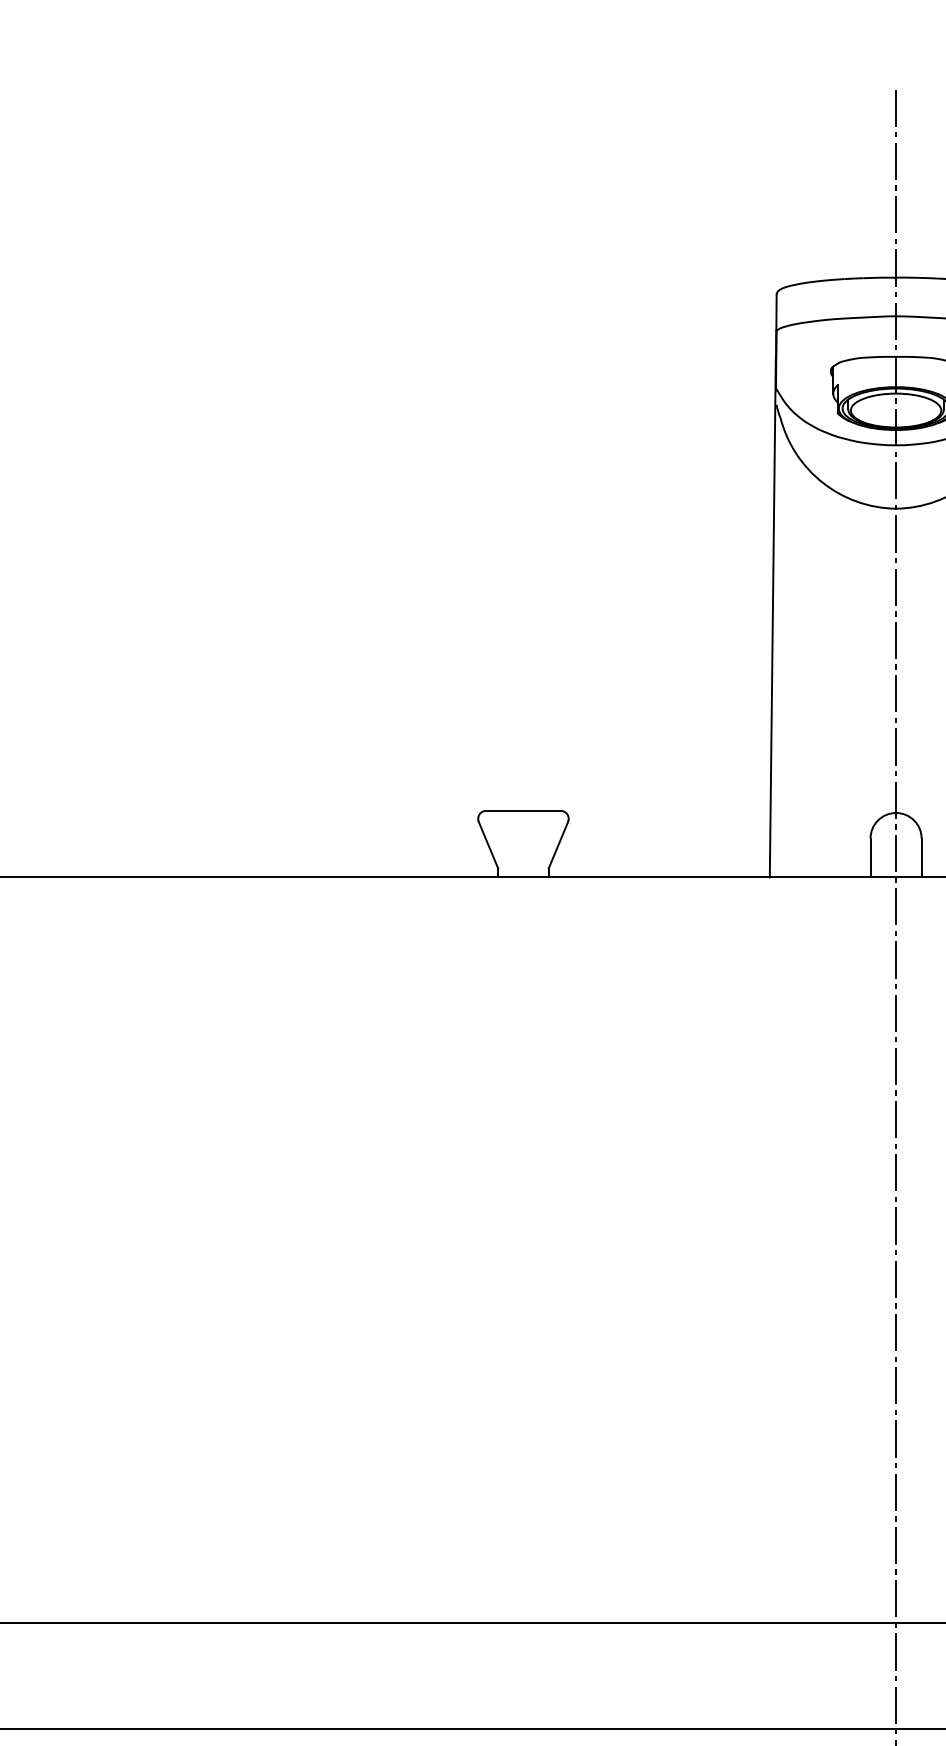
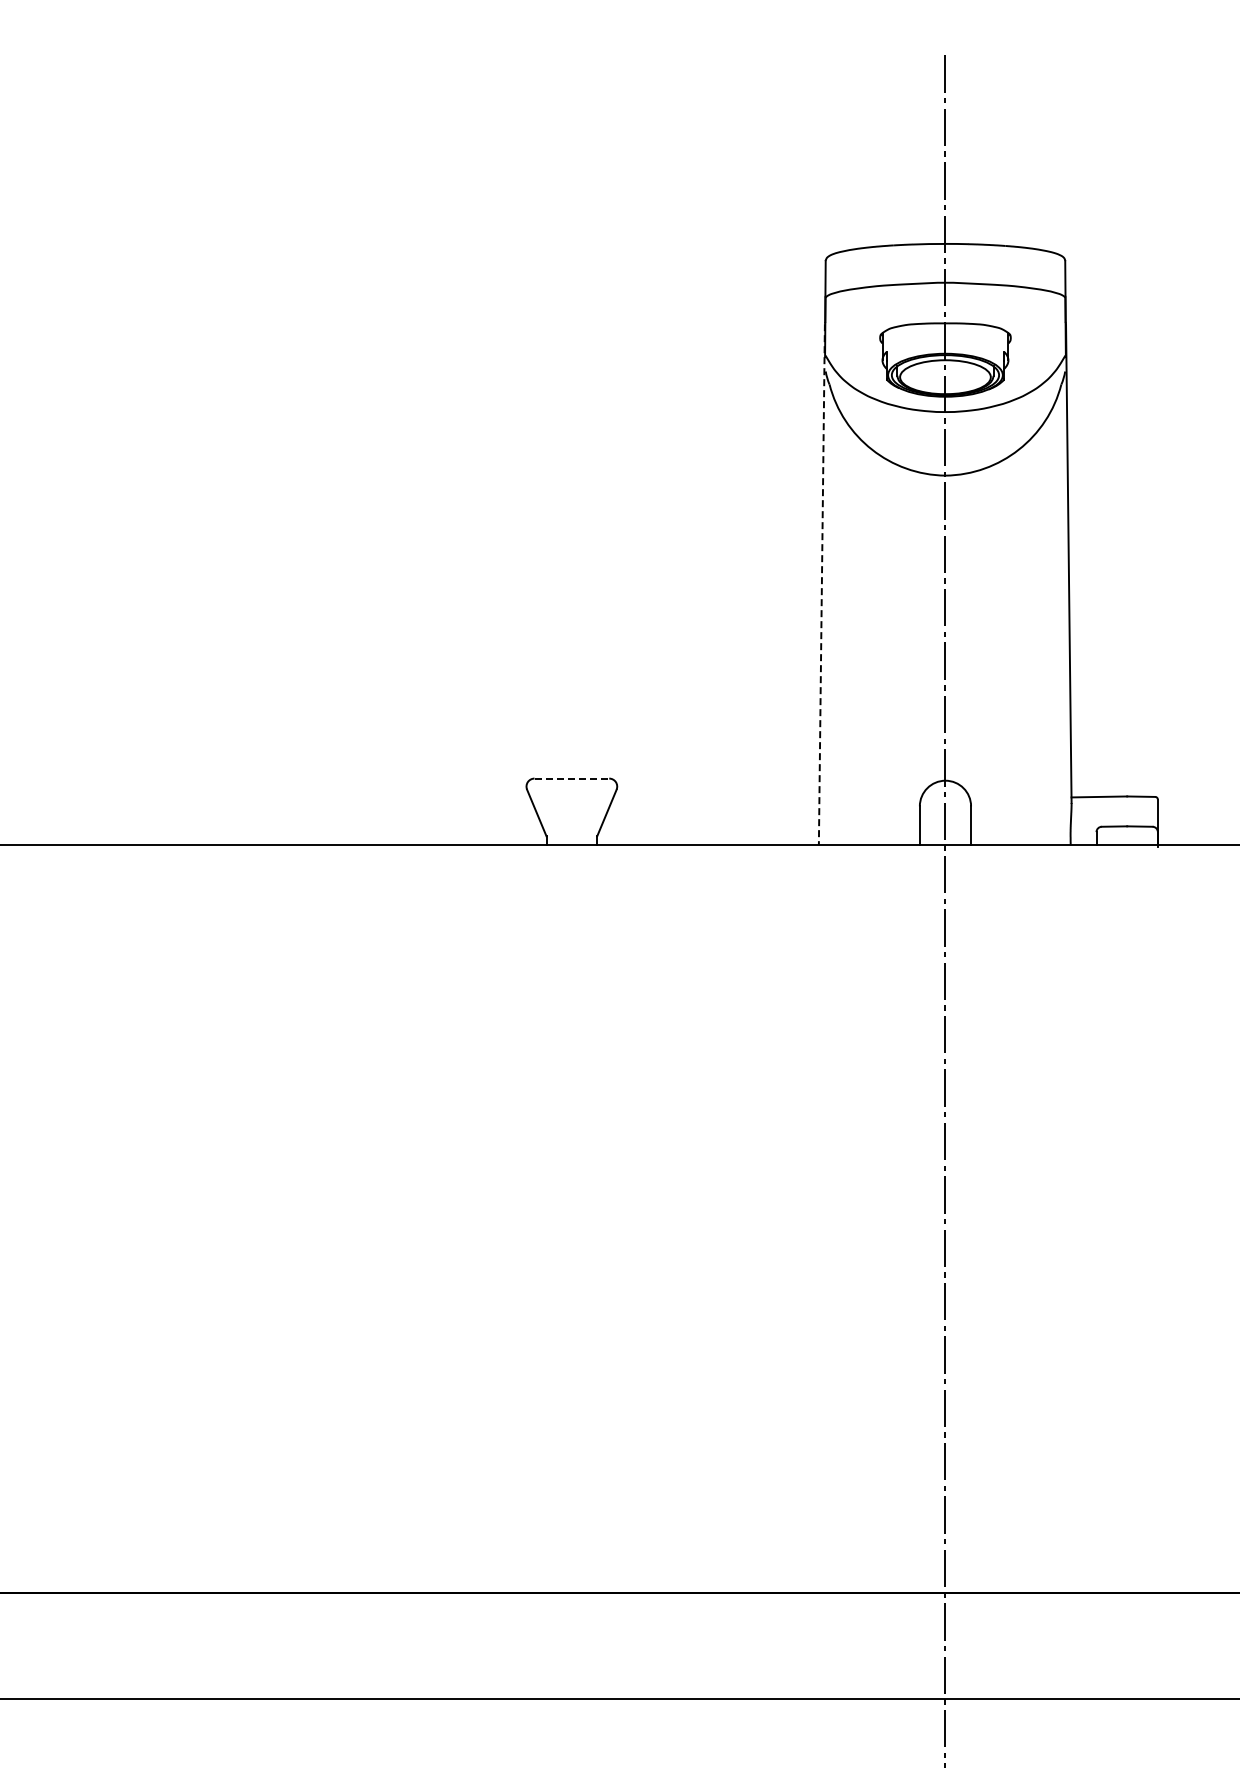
line: (772, 617) -> (821, 584), solid -> dashed
line: (524, 810) -> (572, 778), solid -> dashed

